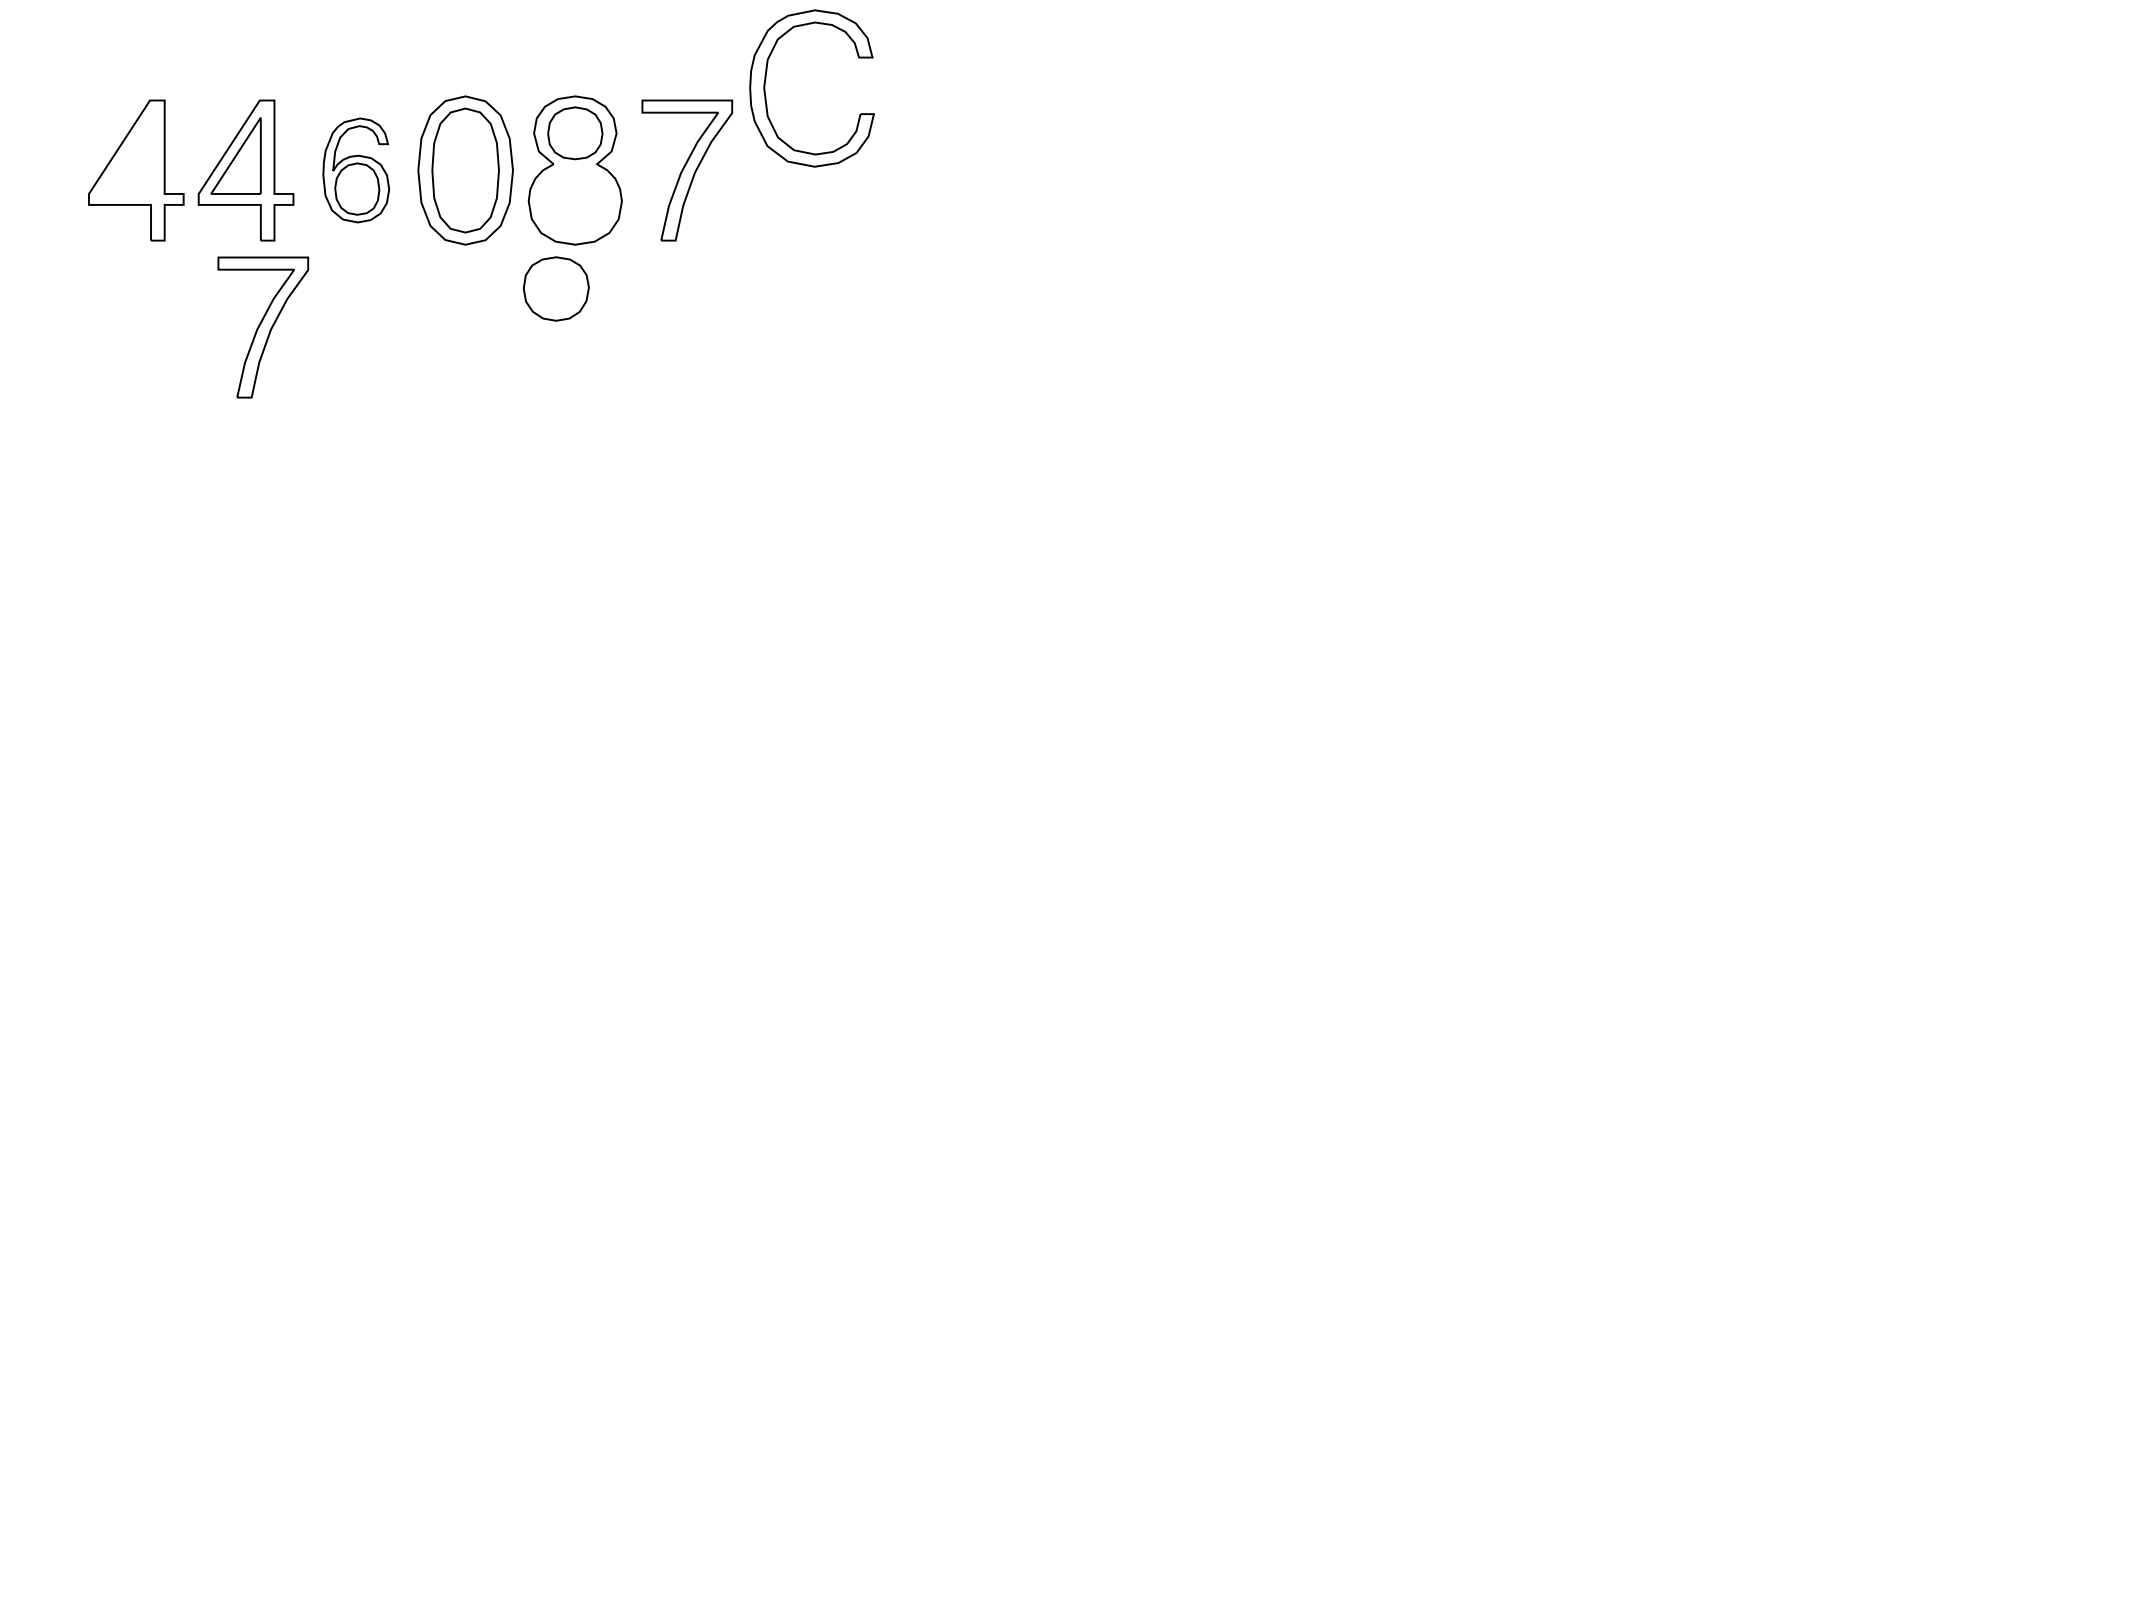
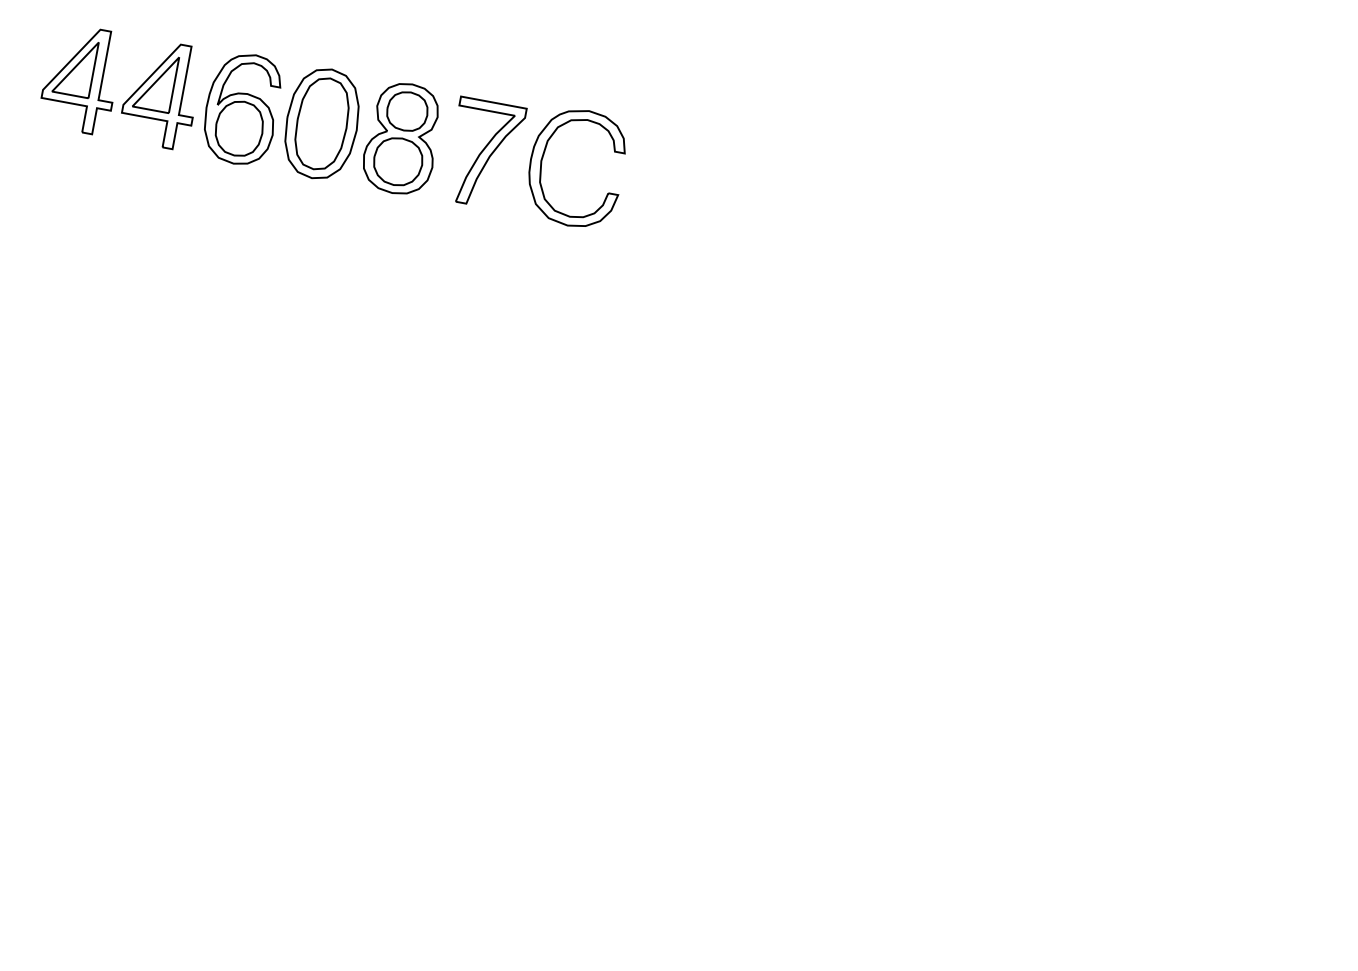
part: (766, 96) -> (541, 167), moved
part: (125, 155) -> (75, 66), added
part: (356, 170) -> (242, 109), size x1.43
part: (555, 288) -> (397, 161), moved
part: (263, 327) -> (152, 211), removed

